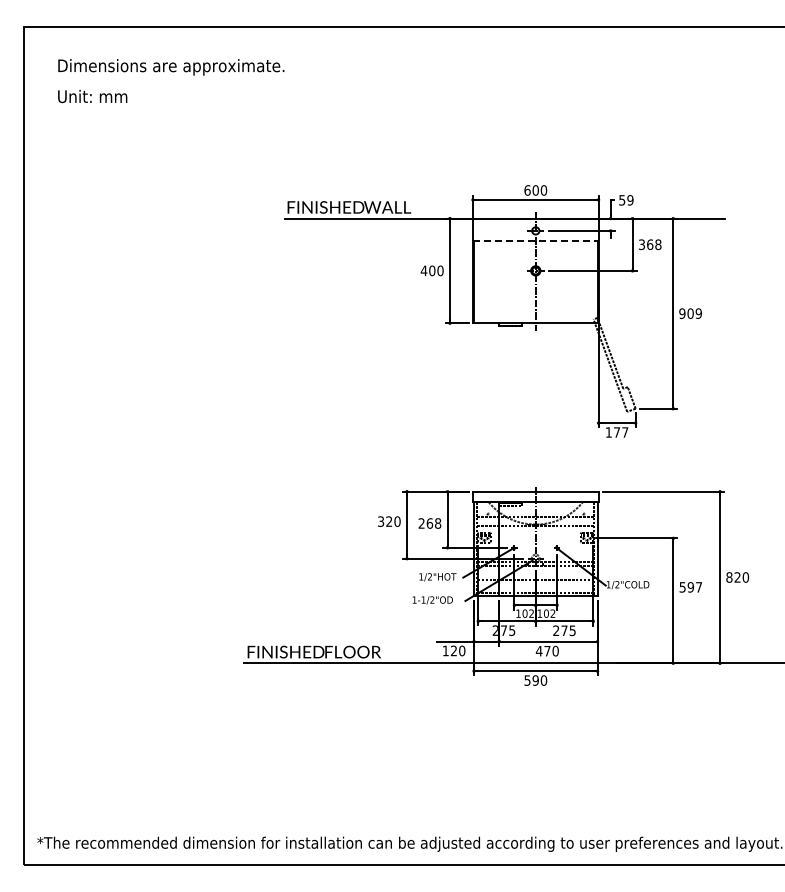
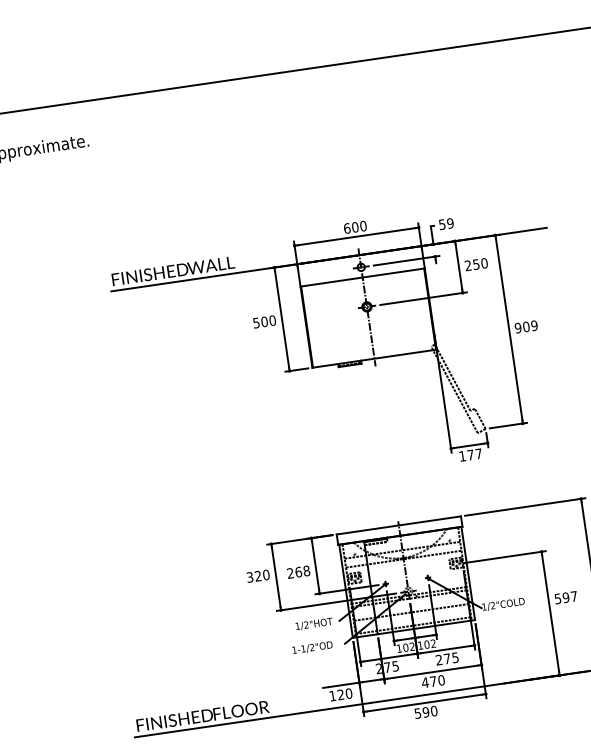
line: (535, 241) -> (362, 277), dashed -> solid
text: (650, 244) -> (476, 264), 368 -> 250
text: (423, 270) -> (255, 322), 400 -> 500

